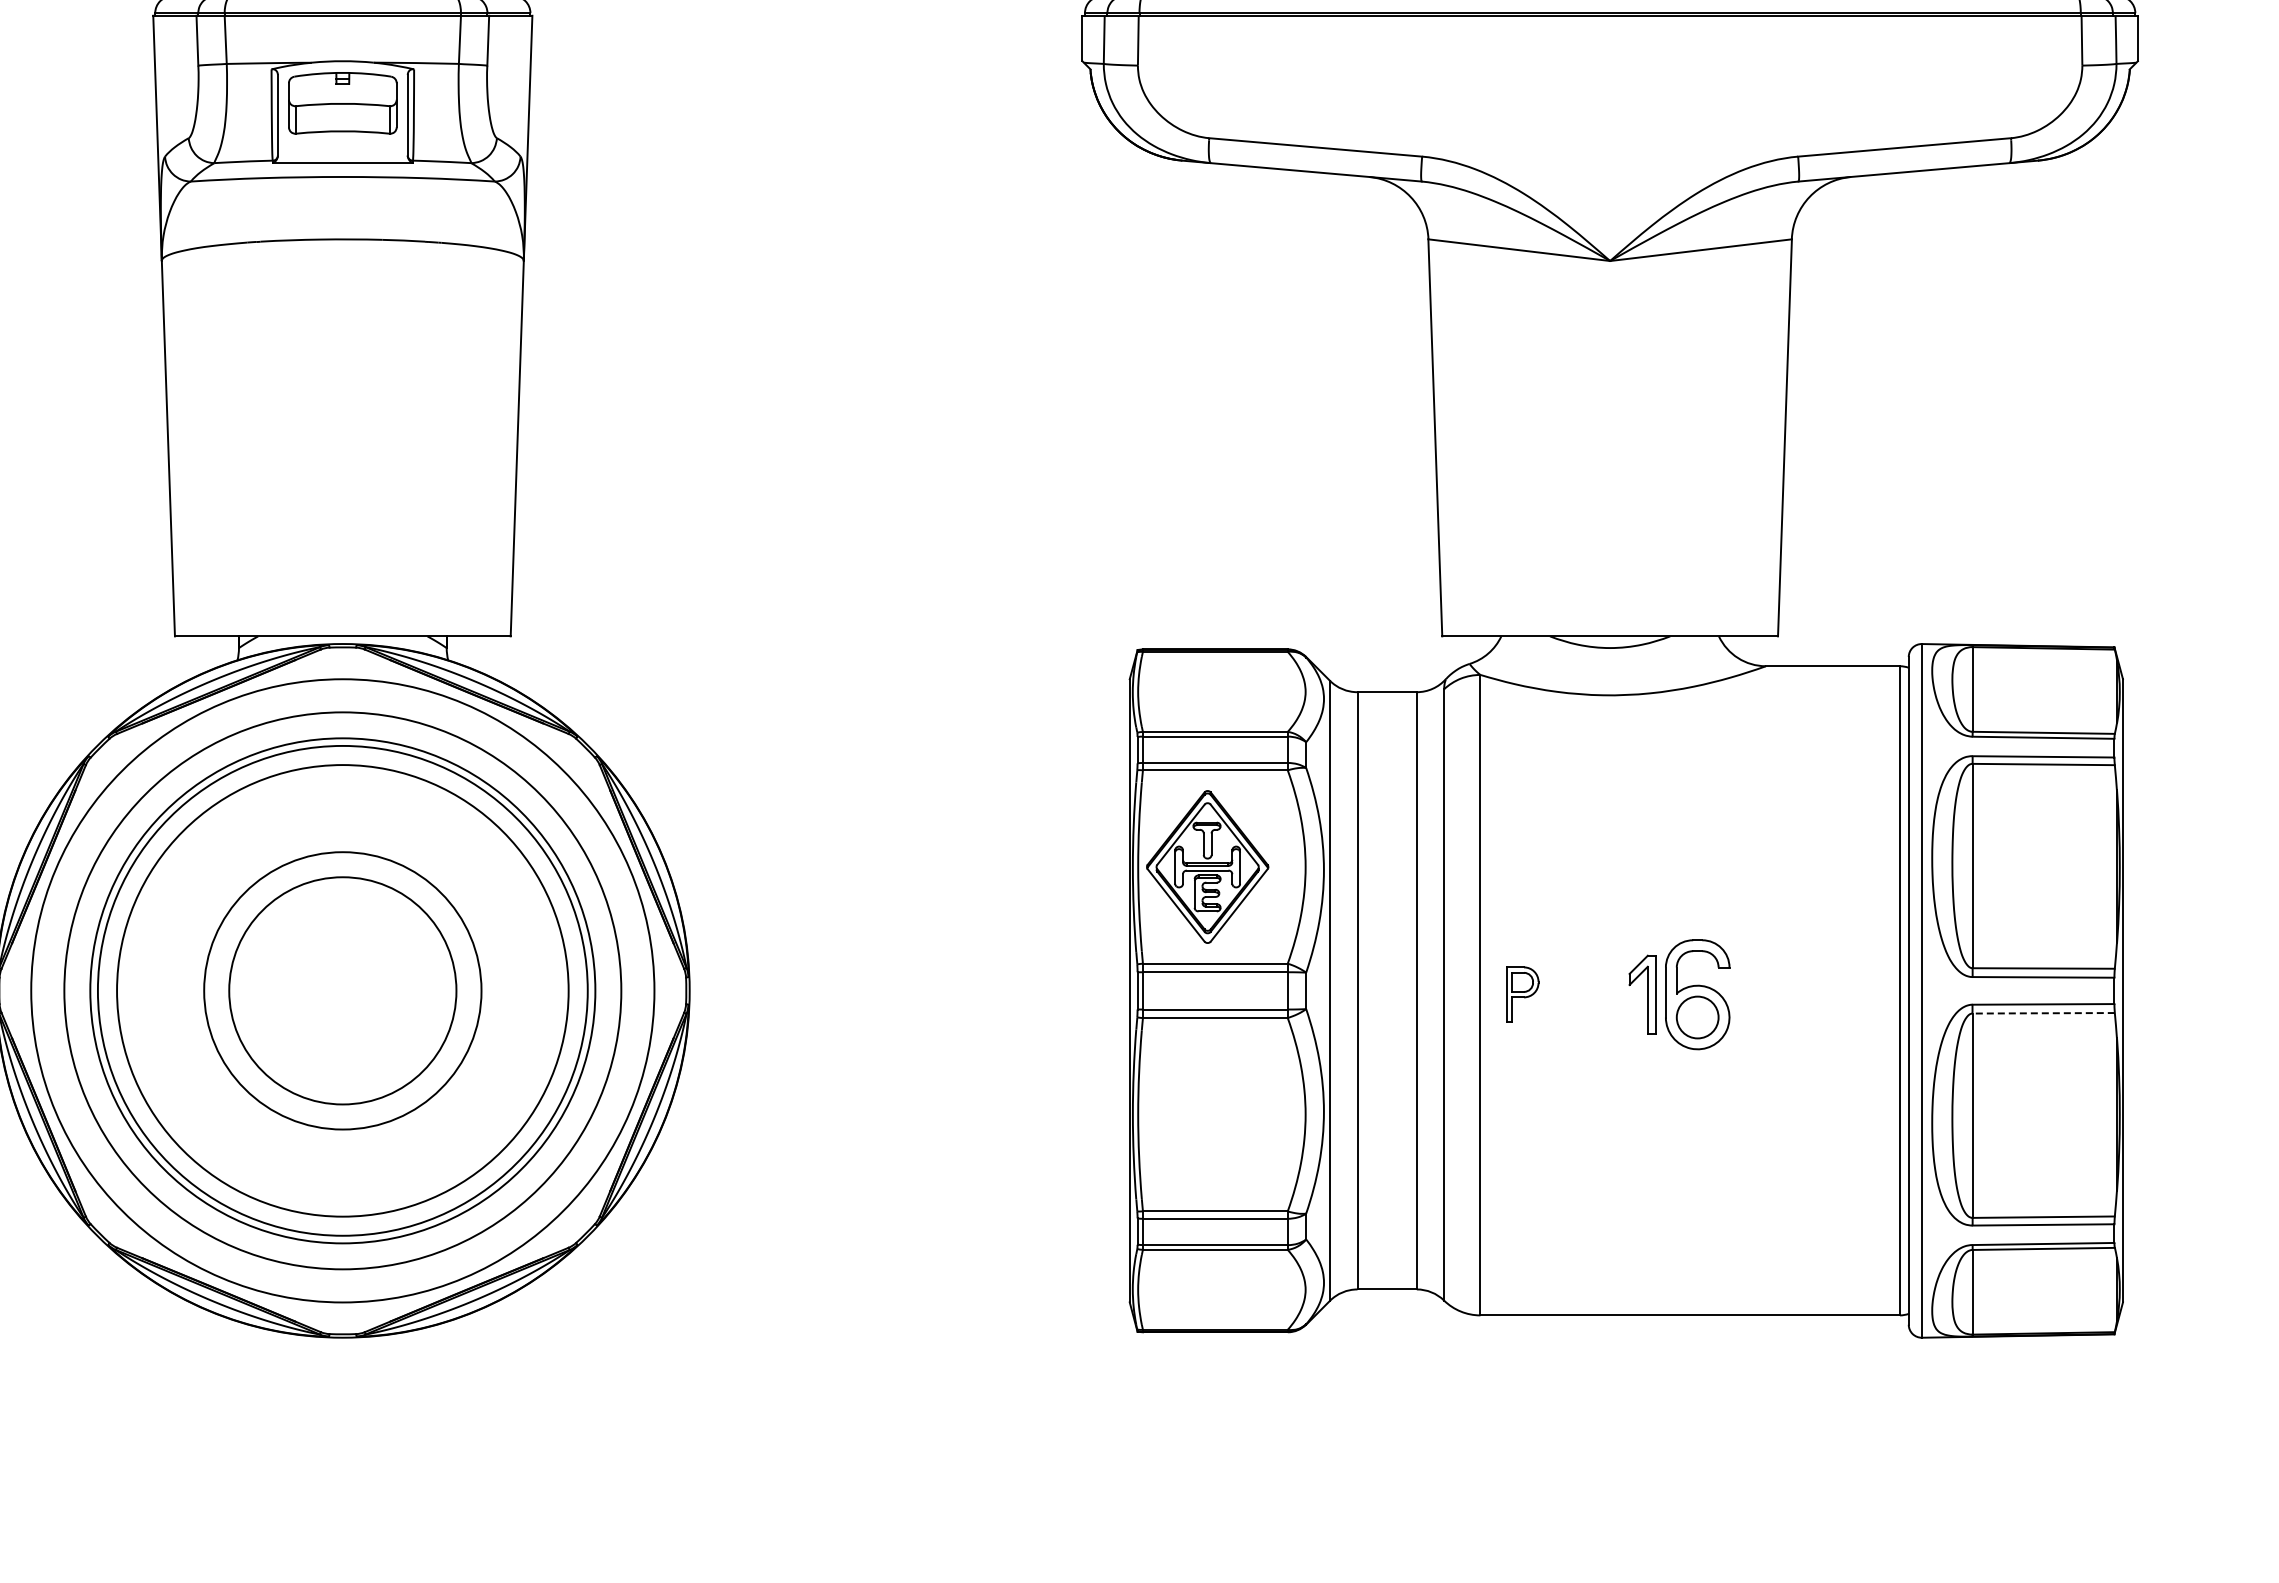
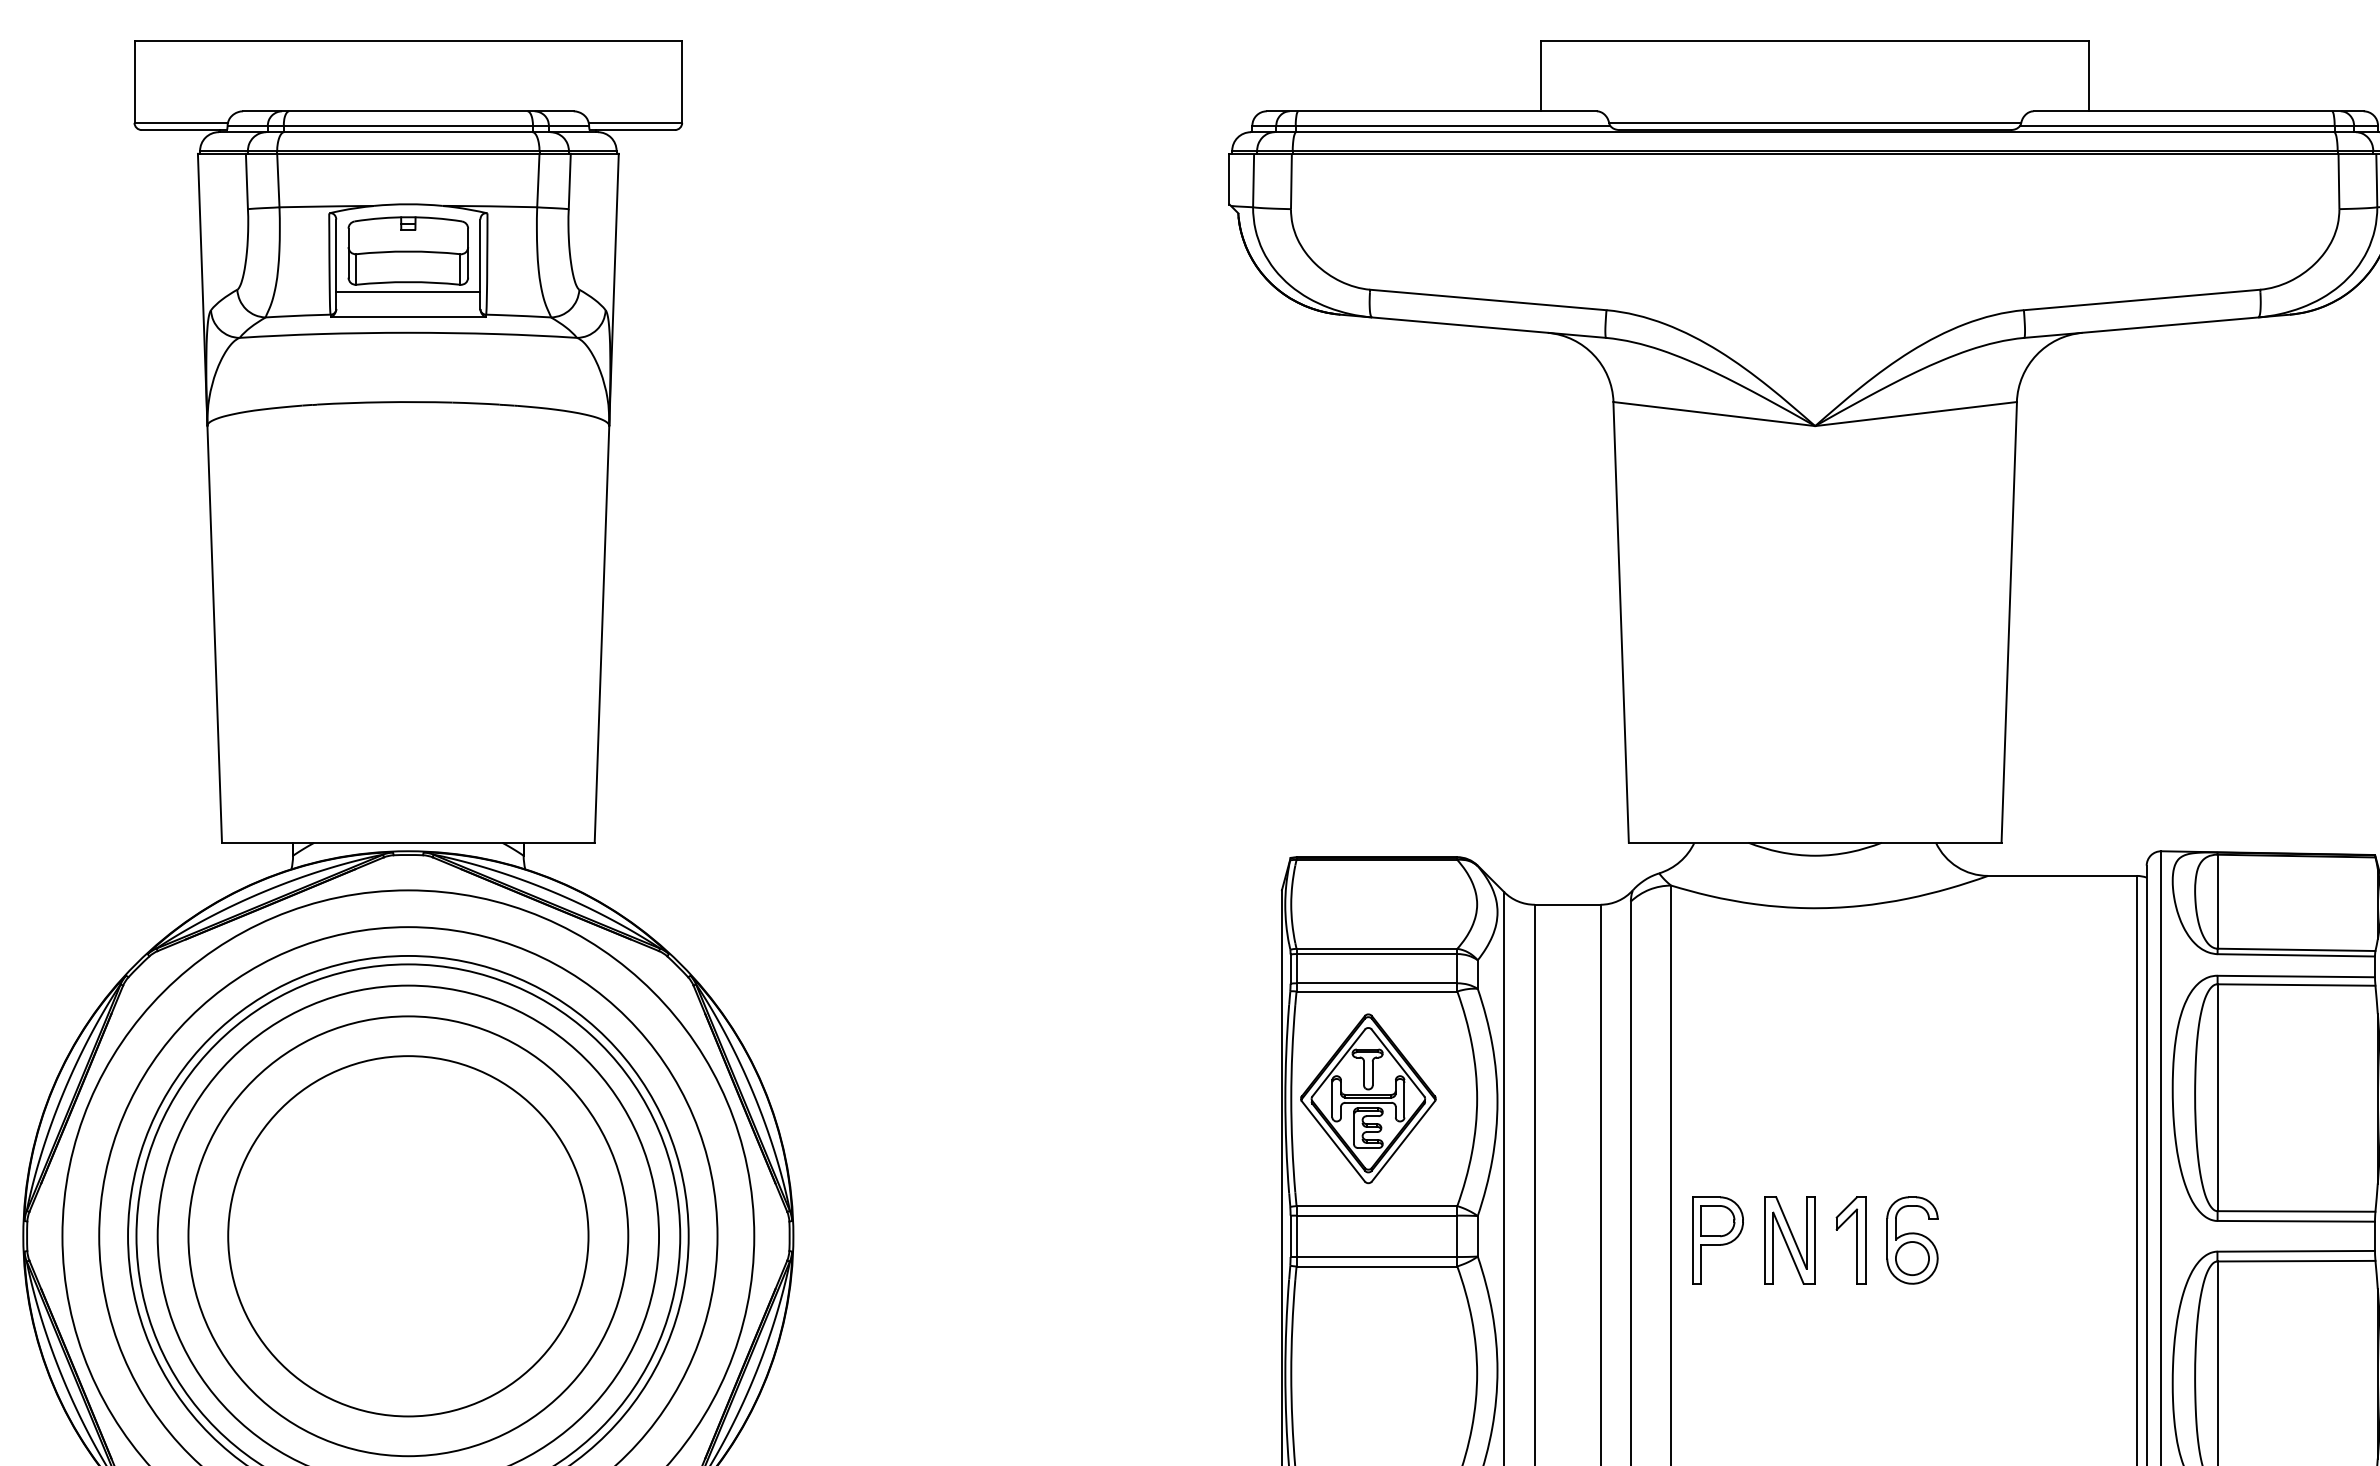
line: (342, 140) -> (407, 292), added
circle: (342, 990) -> (407, 1235), size x1.43
circle: (342, 990) -> (407, 1235), size x1.43
part: (1522, 994) -> (1717, 1240), size x1.43
part: (1587, 994) -> (1790, 1240), added
part: (1697, 994) -> (1912, 1240), size x0.71
line: (2043, 1013) -> (2296, 1261), dashed -> solid

